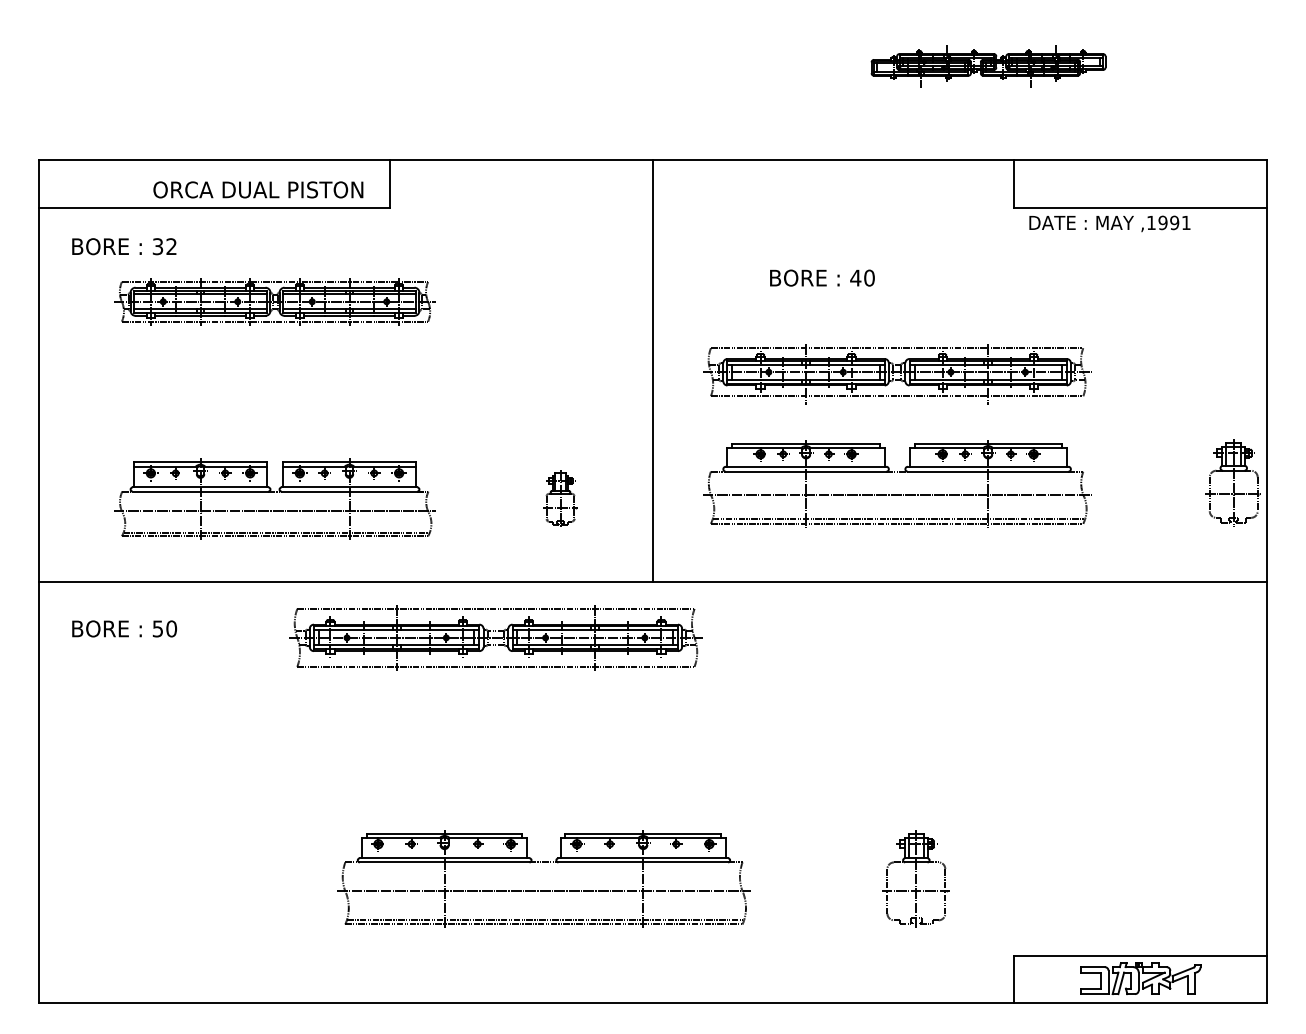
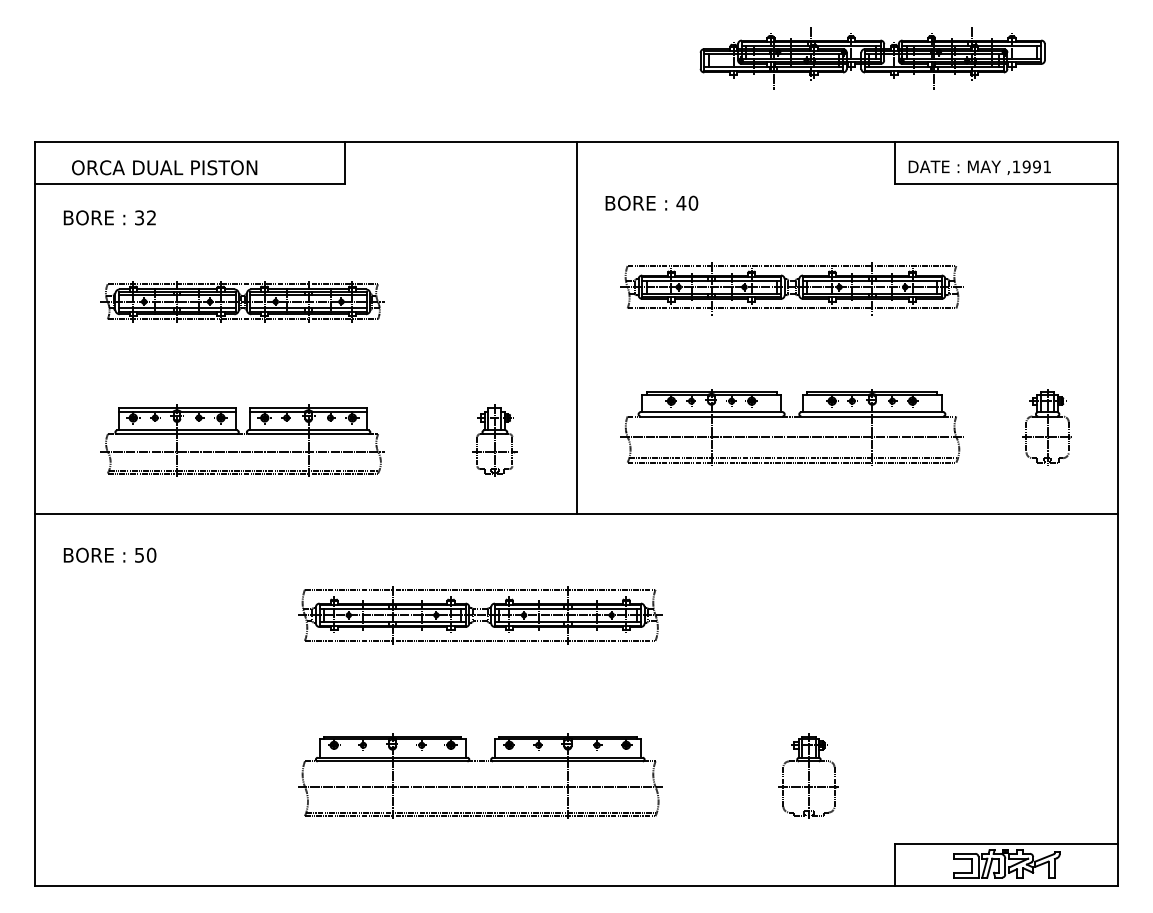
part: (988, 66) -> (872, 58), size x1.67
text: (258, 189) -> (164, 167), moved
text: (1109, 223) -> (979, 167), moved
text: (822, 277) -> (651, 202), moved
part: (274, 301) -> (242, 301), moved
part: (897, 374) -> (792, 289), moved
part: (1232, 482) -> (1046, 426), moved
part: (560, 498) -> (494, 440), size x1.43
part: (495, 637) -> (479, 614), moved

